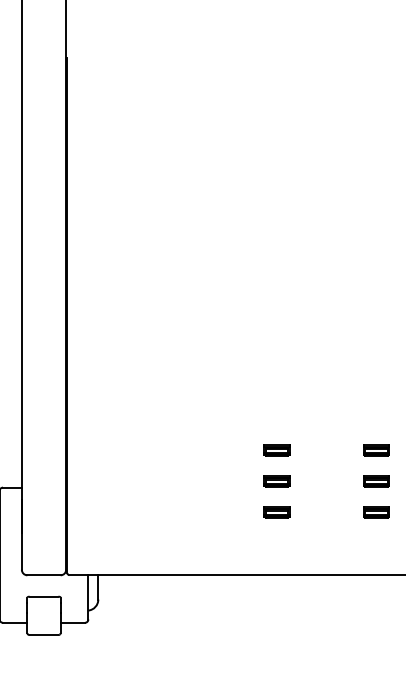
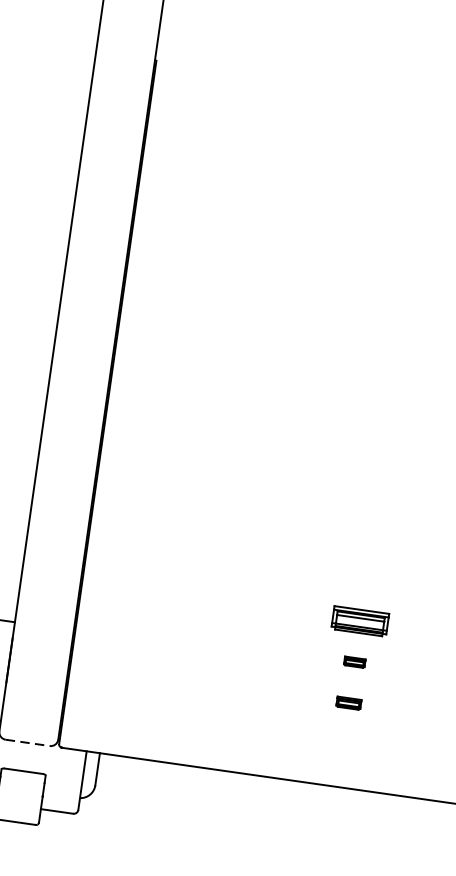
part: (276, 450) -> (360, 621), size x1.6
part: (276, 481) -> (354, 662), size x0.6
part: (276, 512) -> (348, 703), size x0.7
line: (44, 575) -> (28, 743), solid -> dashed

